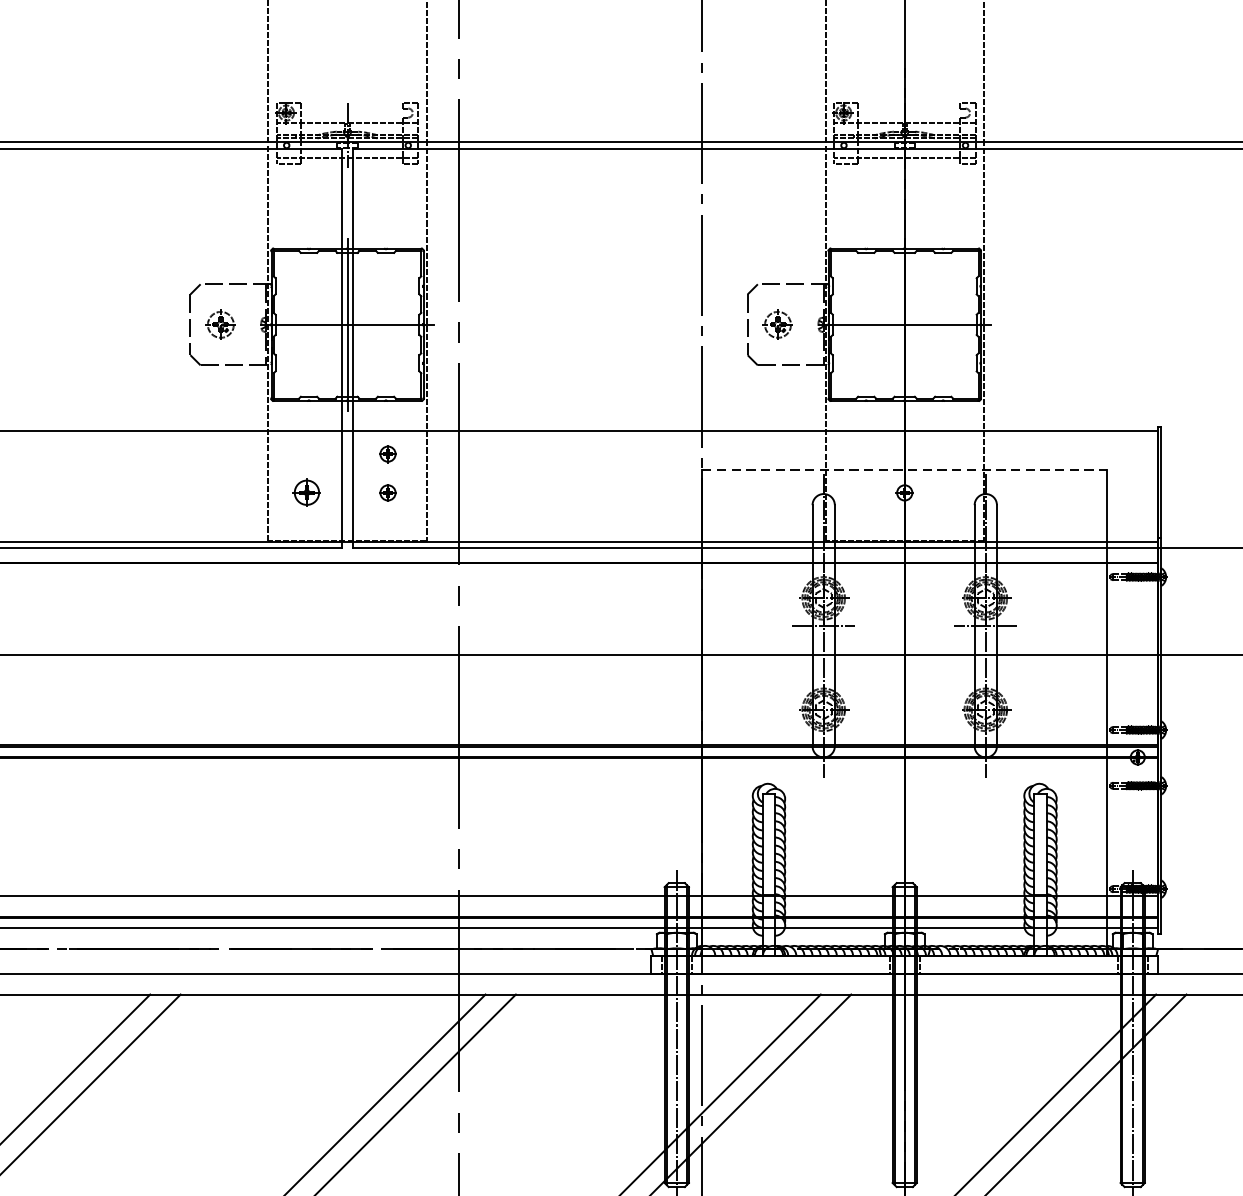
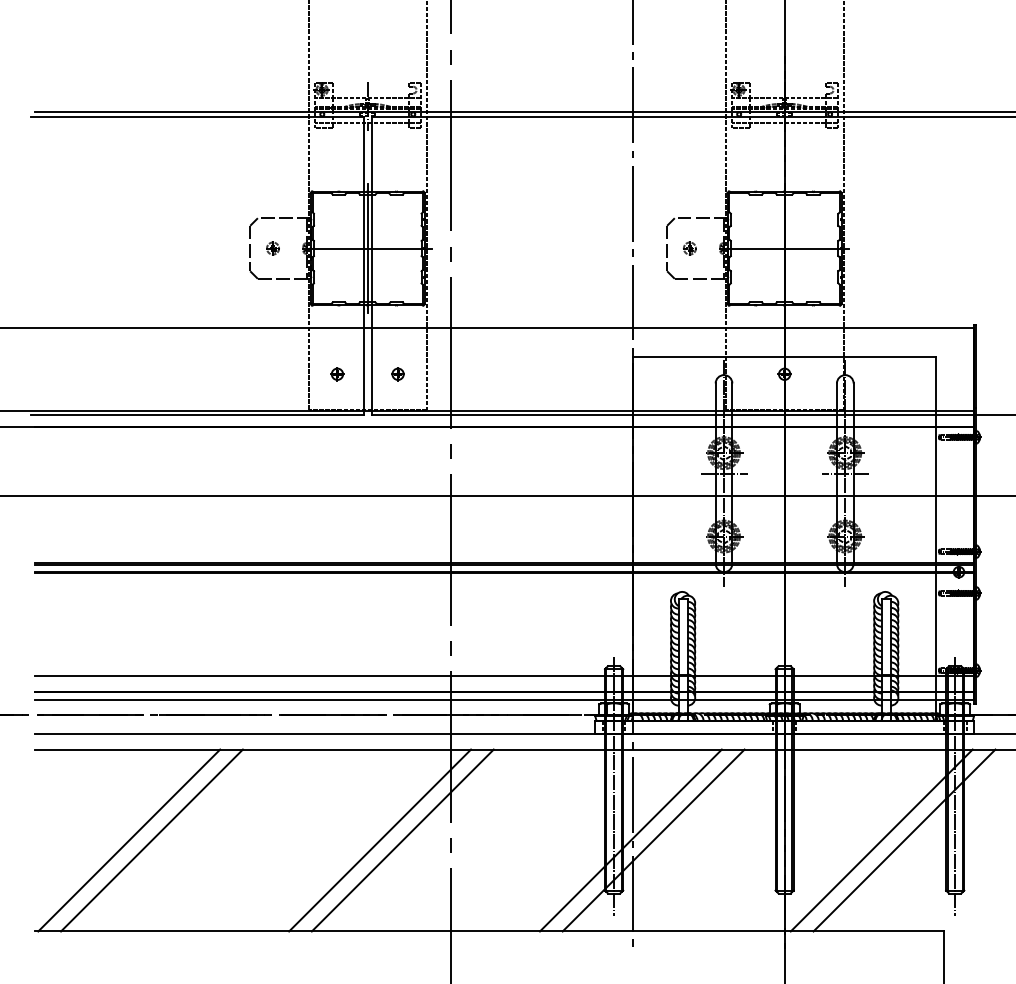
part: (220, 324) -> (272, 248), size x0.62
part: (777, 324) -> (689, 248), size x0.62
part: (387, 454) -> (397, 345), removed
line: (904, 469) -> (784, 356), dashed -> solid
part: (307, 493) -> (337, 374), size x0.62

